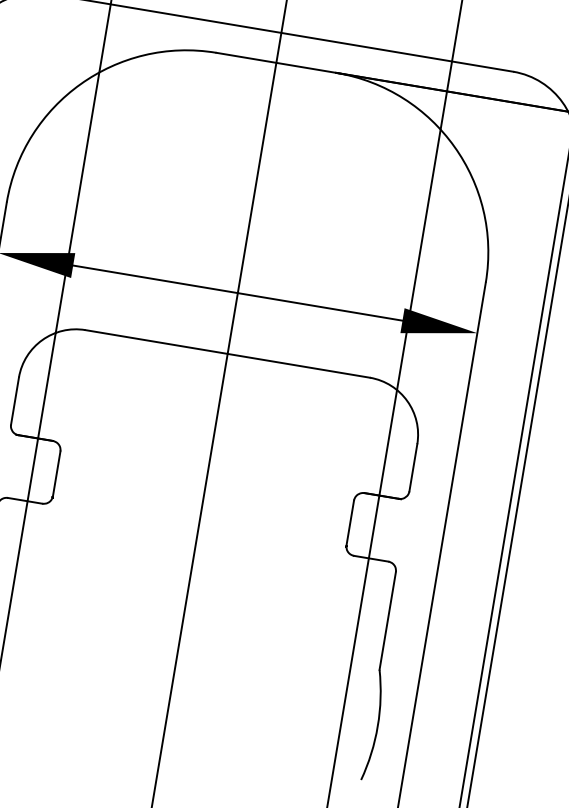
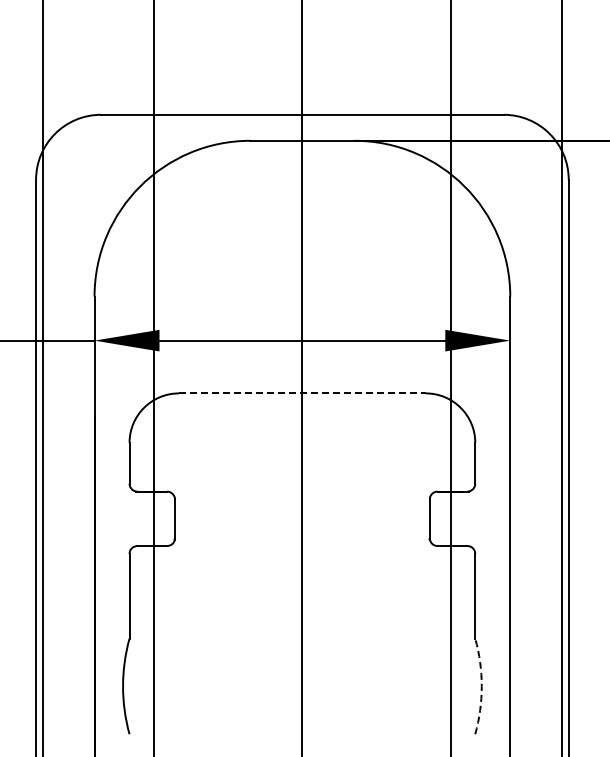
line: (227, 354) -> (302, 393), solid -> dashed
arc: (377, 726) -> (481, 686), solid -> dashed

